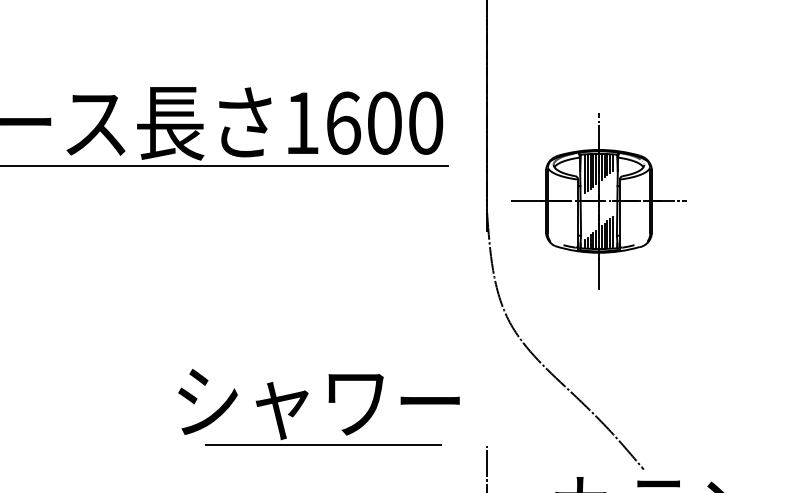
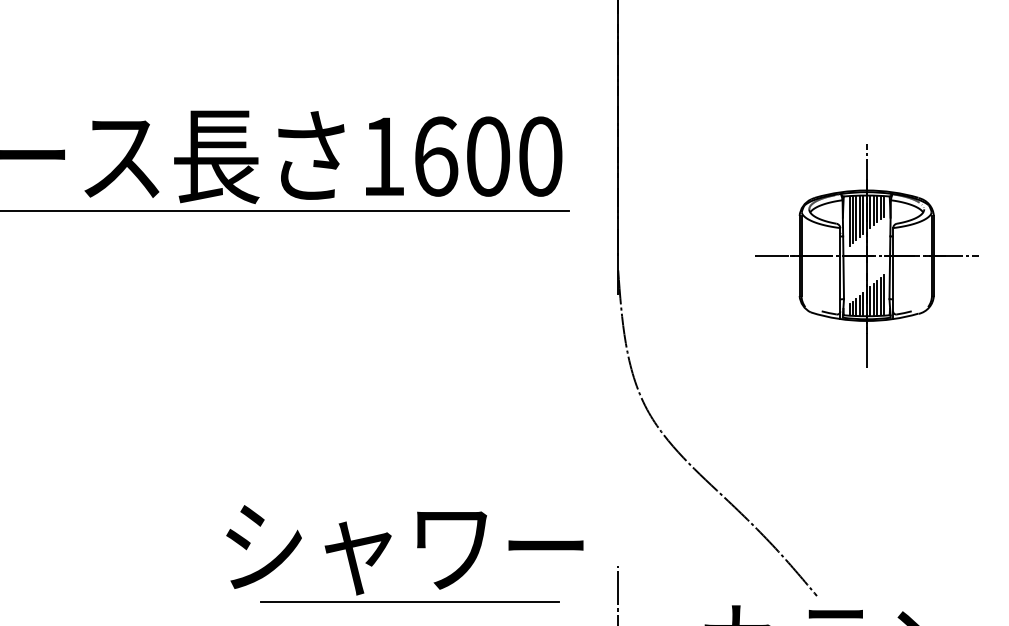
part: (598, 201) -> (866, 255), moved
part: (328, 402) -> (416, 547), moved

